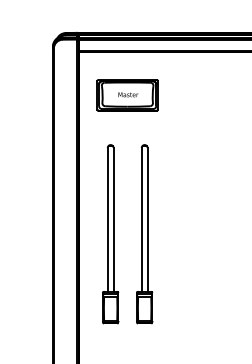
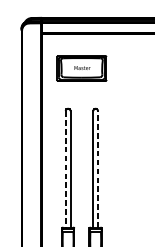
line: (107, 219) -> (65, 169), solid -> dashed
line: (147, 219) -> (97, 169), solid -> dashed

